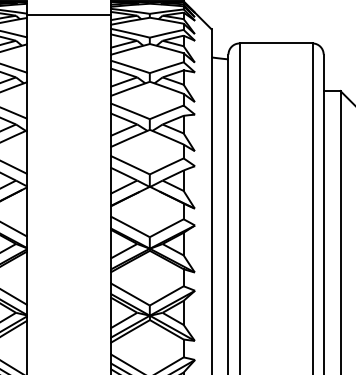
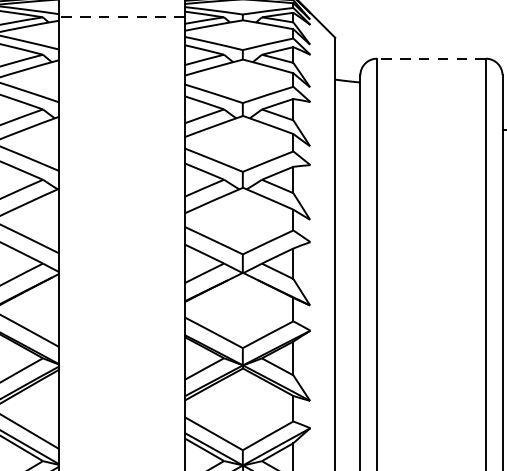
line: (68, 15) -> (121, 16), solid -> dashed
line: (275, 43) -> (430, 58), solid -> dashed

